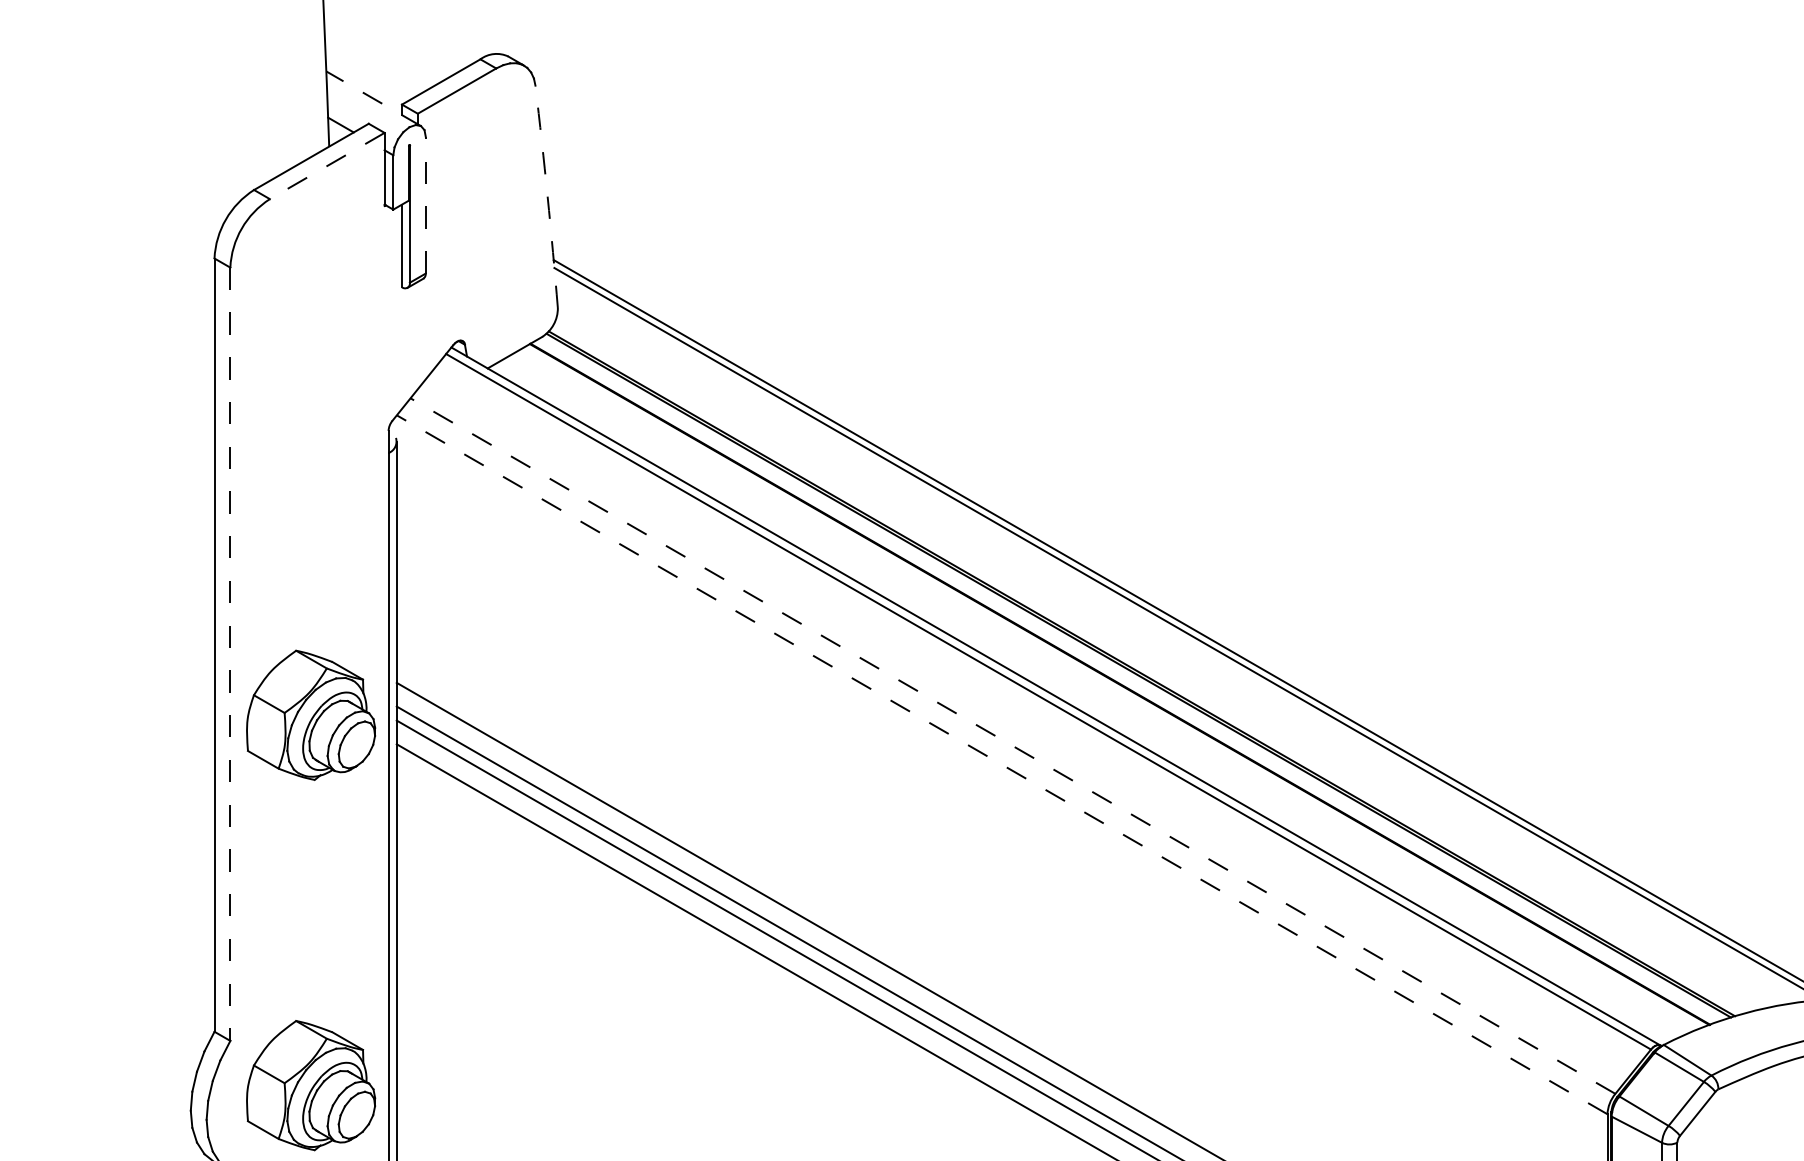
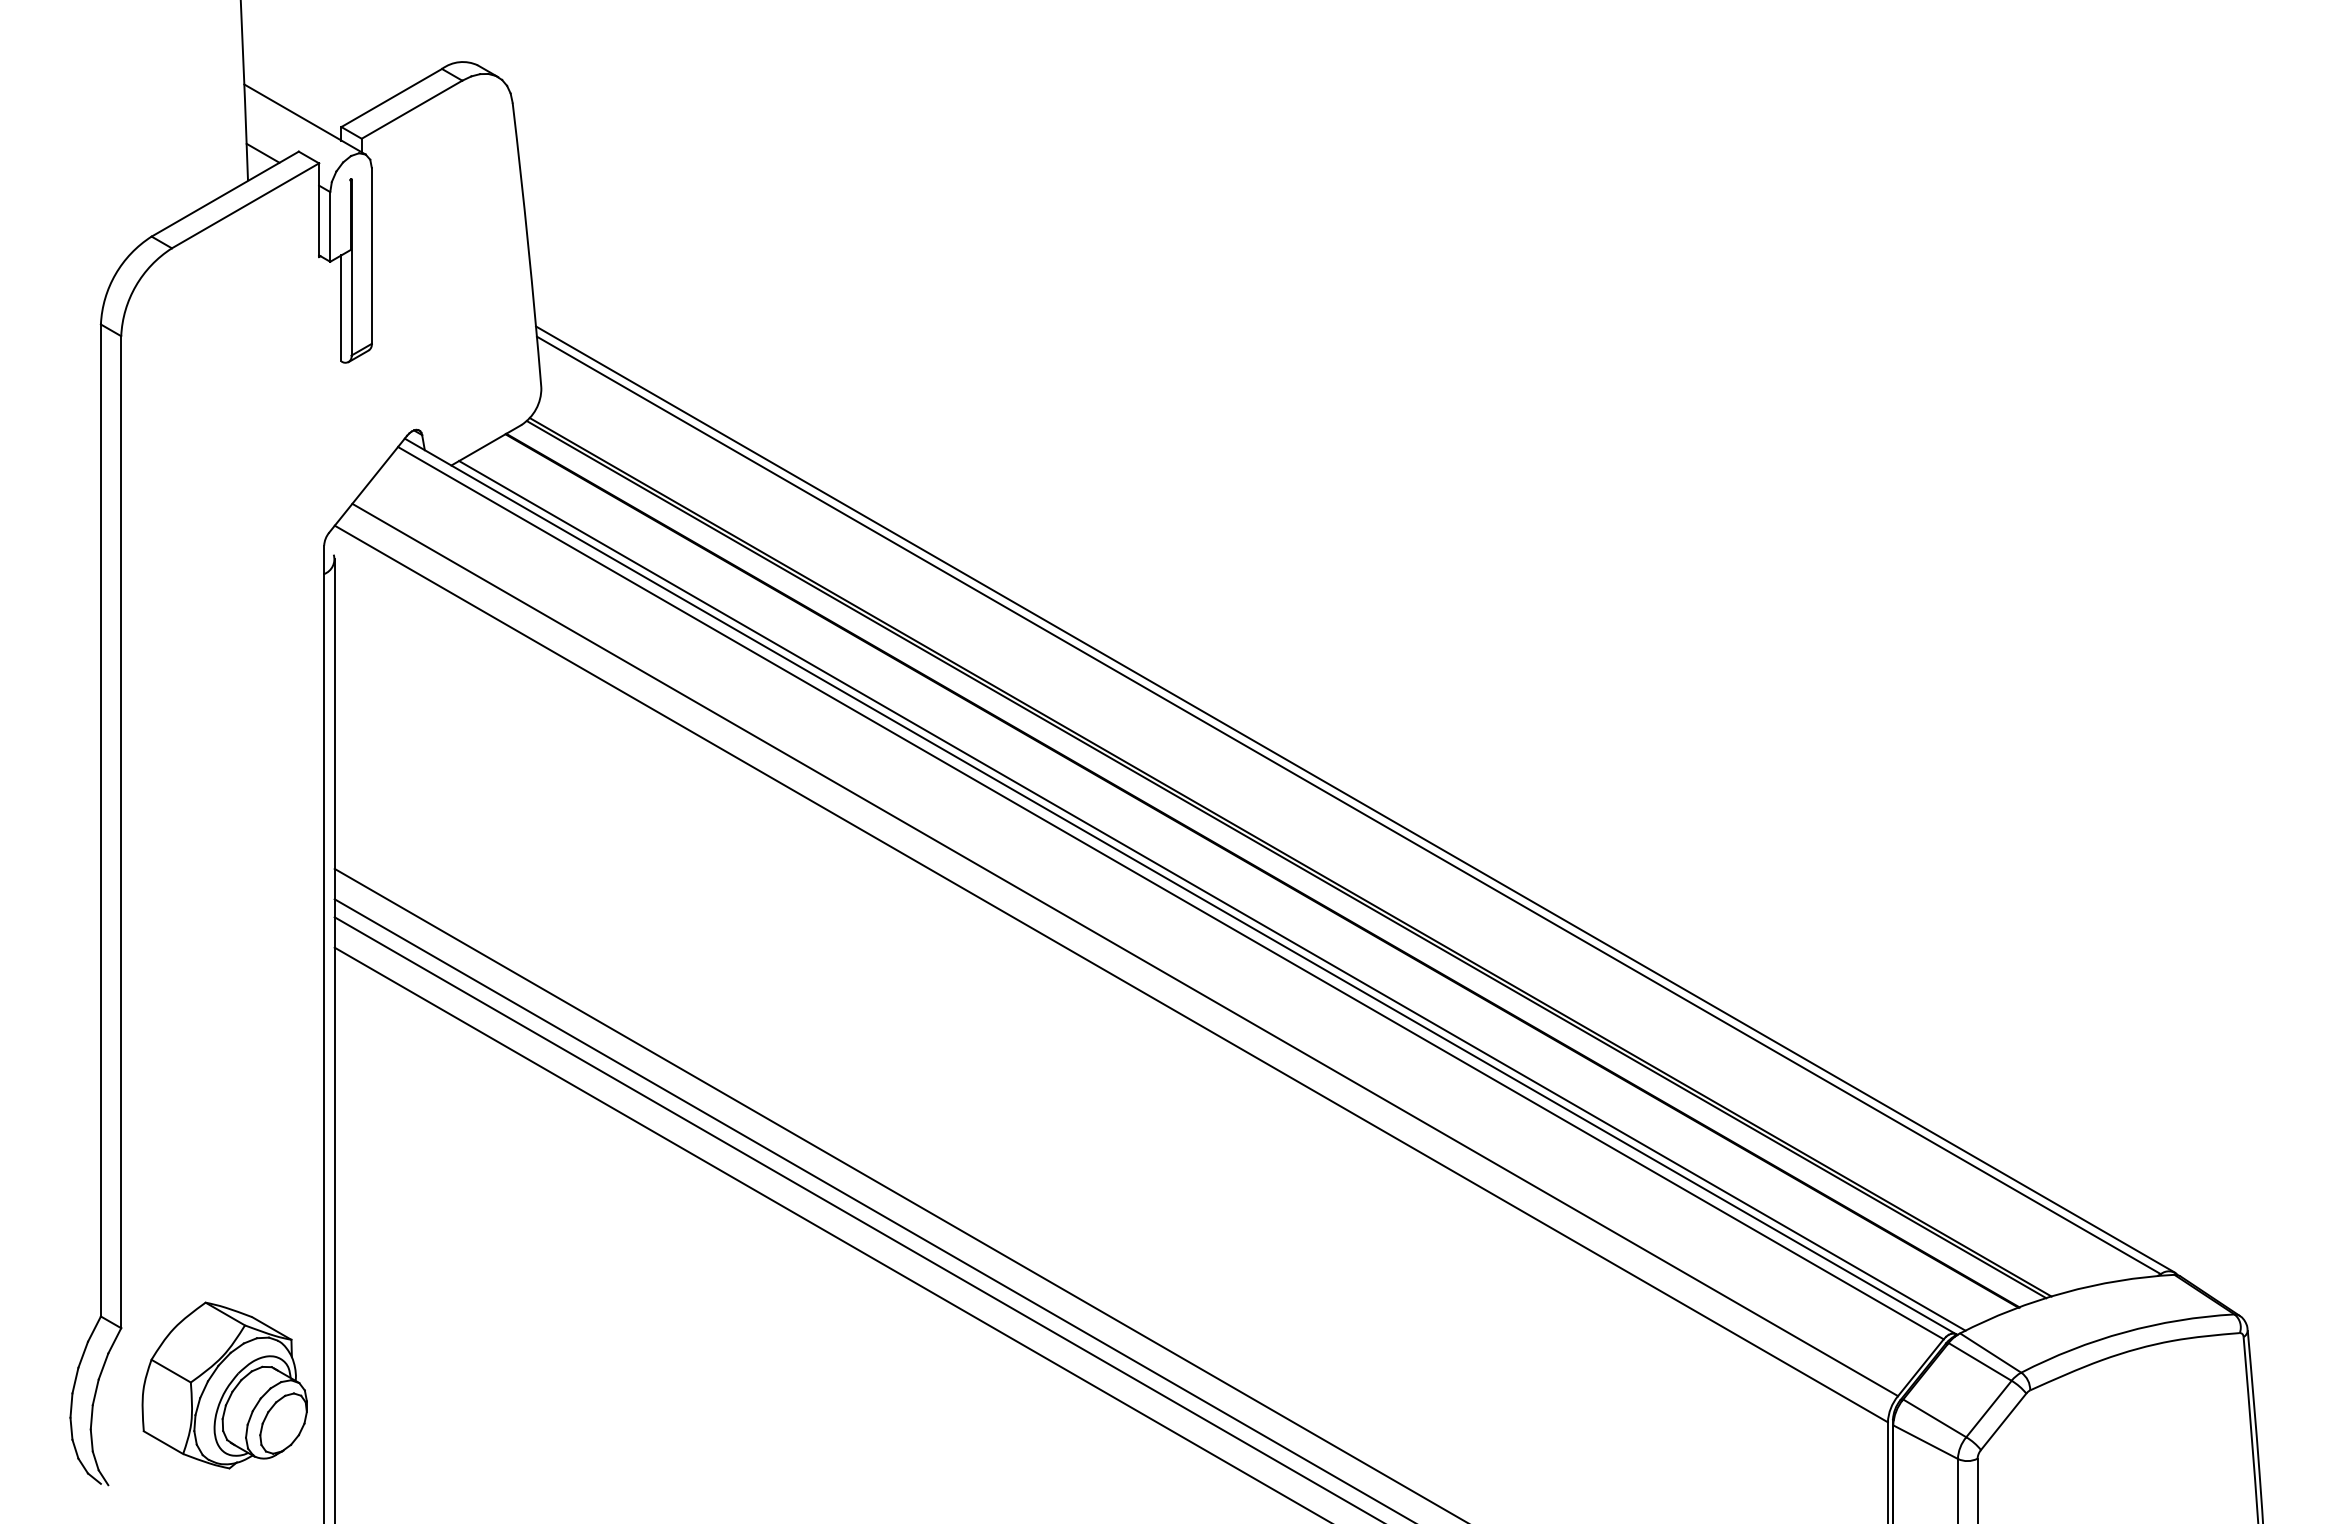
line: (373, 98) -> (304, 119), dashed -> solid
line: (327, 165) -> (245, 205), dashed -> solid
arc: (547, 196) -> (528, 245), dashed -> solid
line: (425, 204) -> (371, 255), dashed -> solid
line: (230, 654) -> (121, 832), dashed -> solid
line: (1081, 703) -> (1212, 895), added
part: (310, 715) -> (224, 910), removed
line: (1012, 745) -> (1124, 949), dashed -> solid
line: (1002, 765) -> (1111, 974), dashed -> solid

